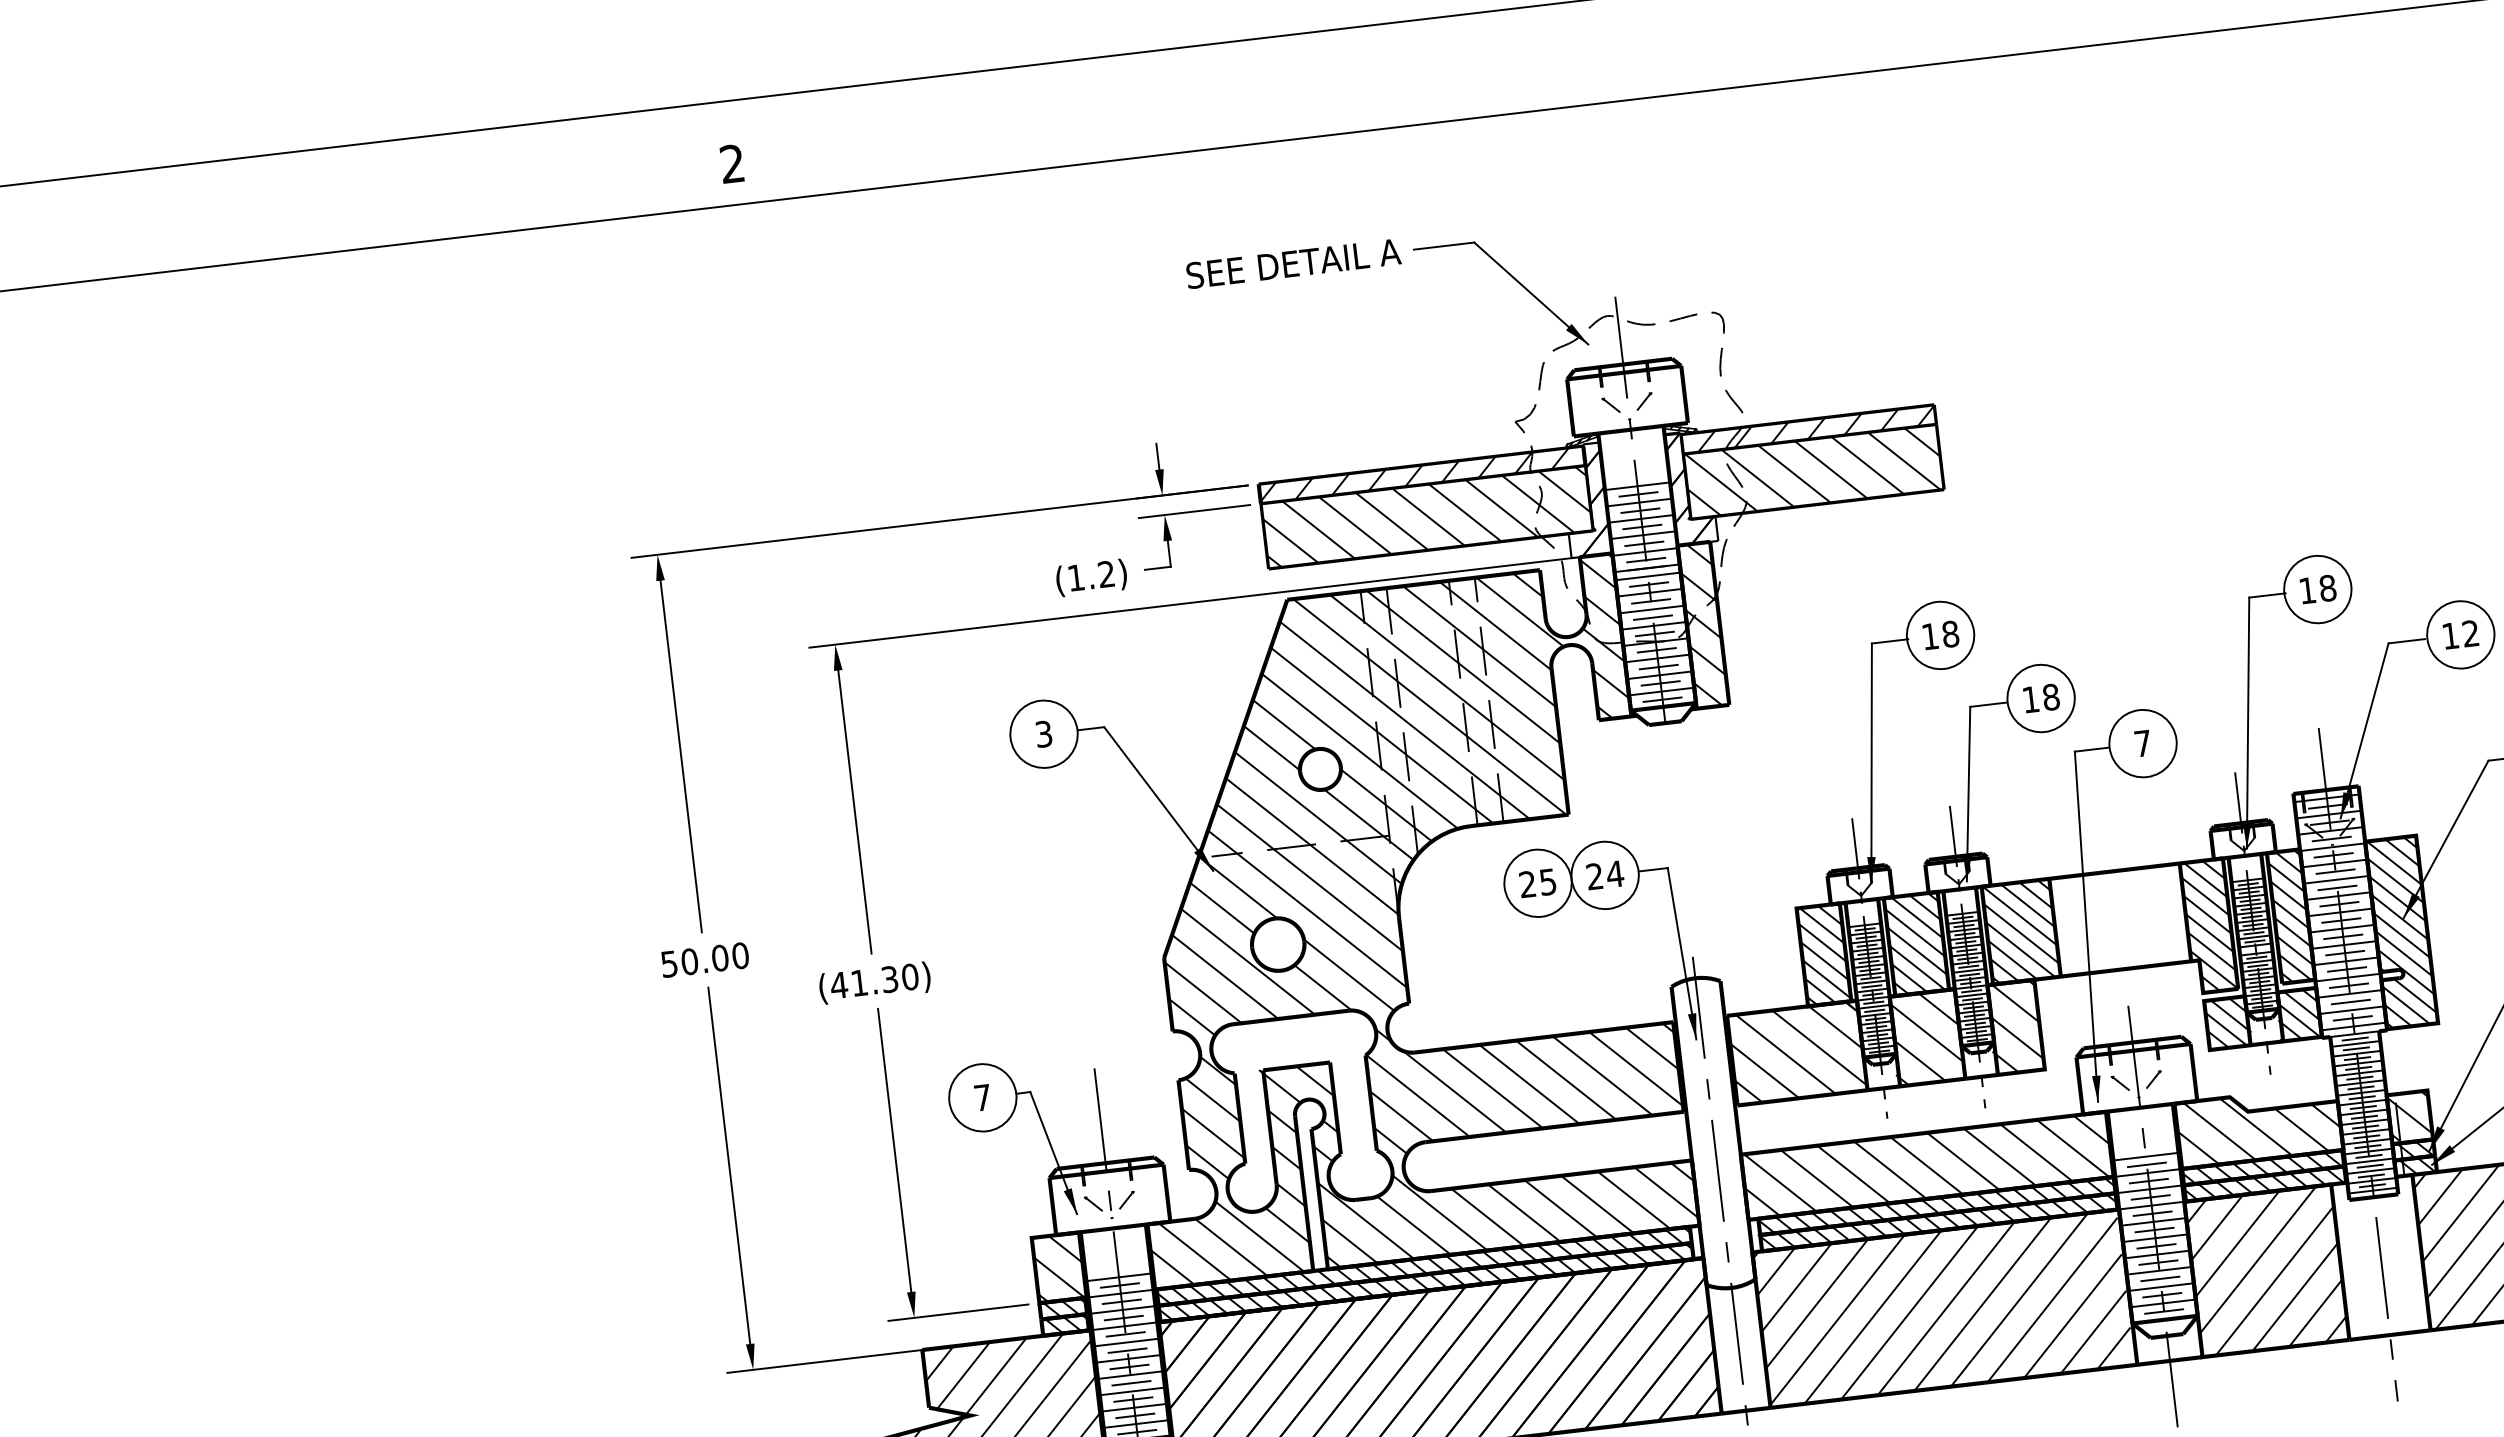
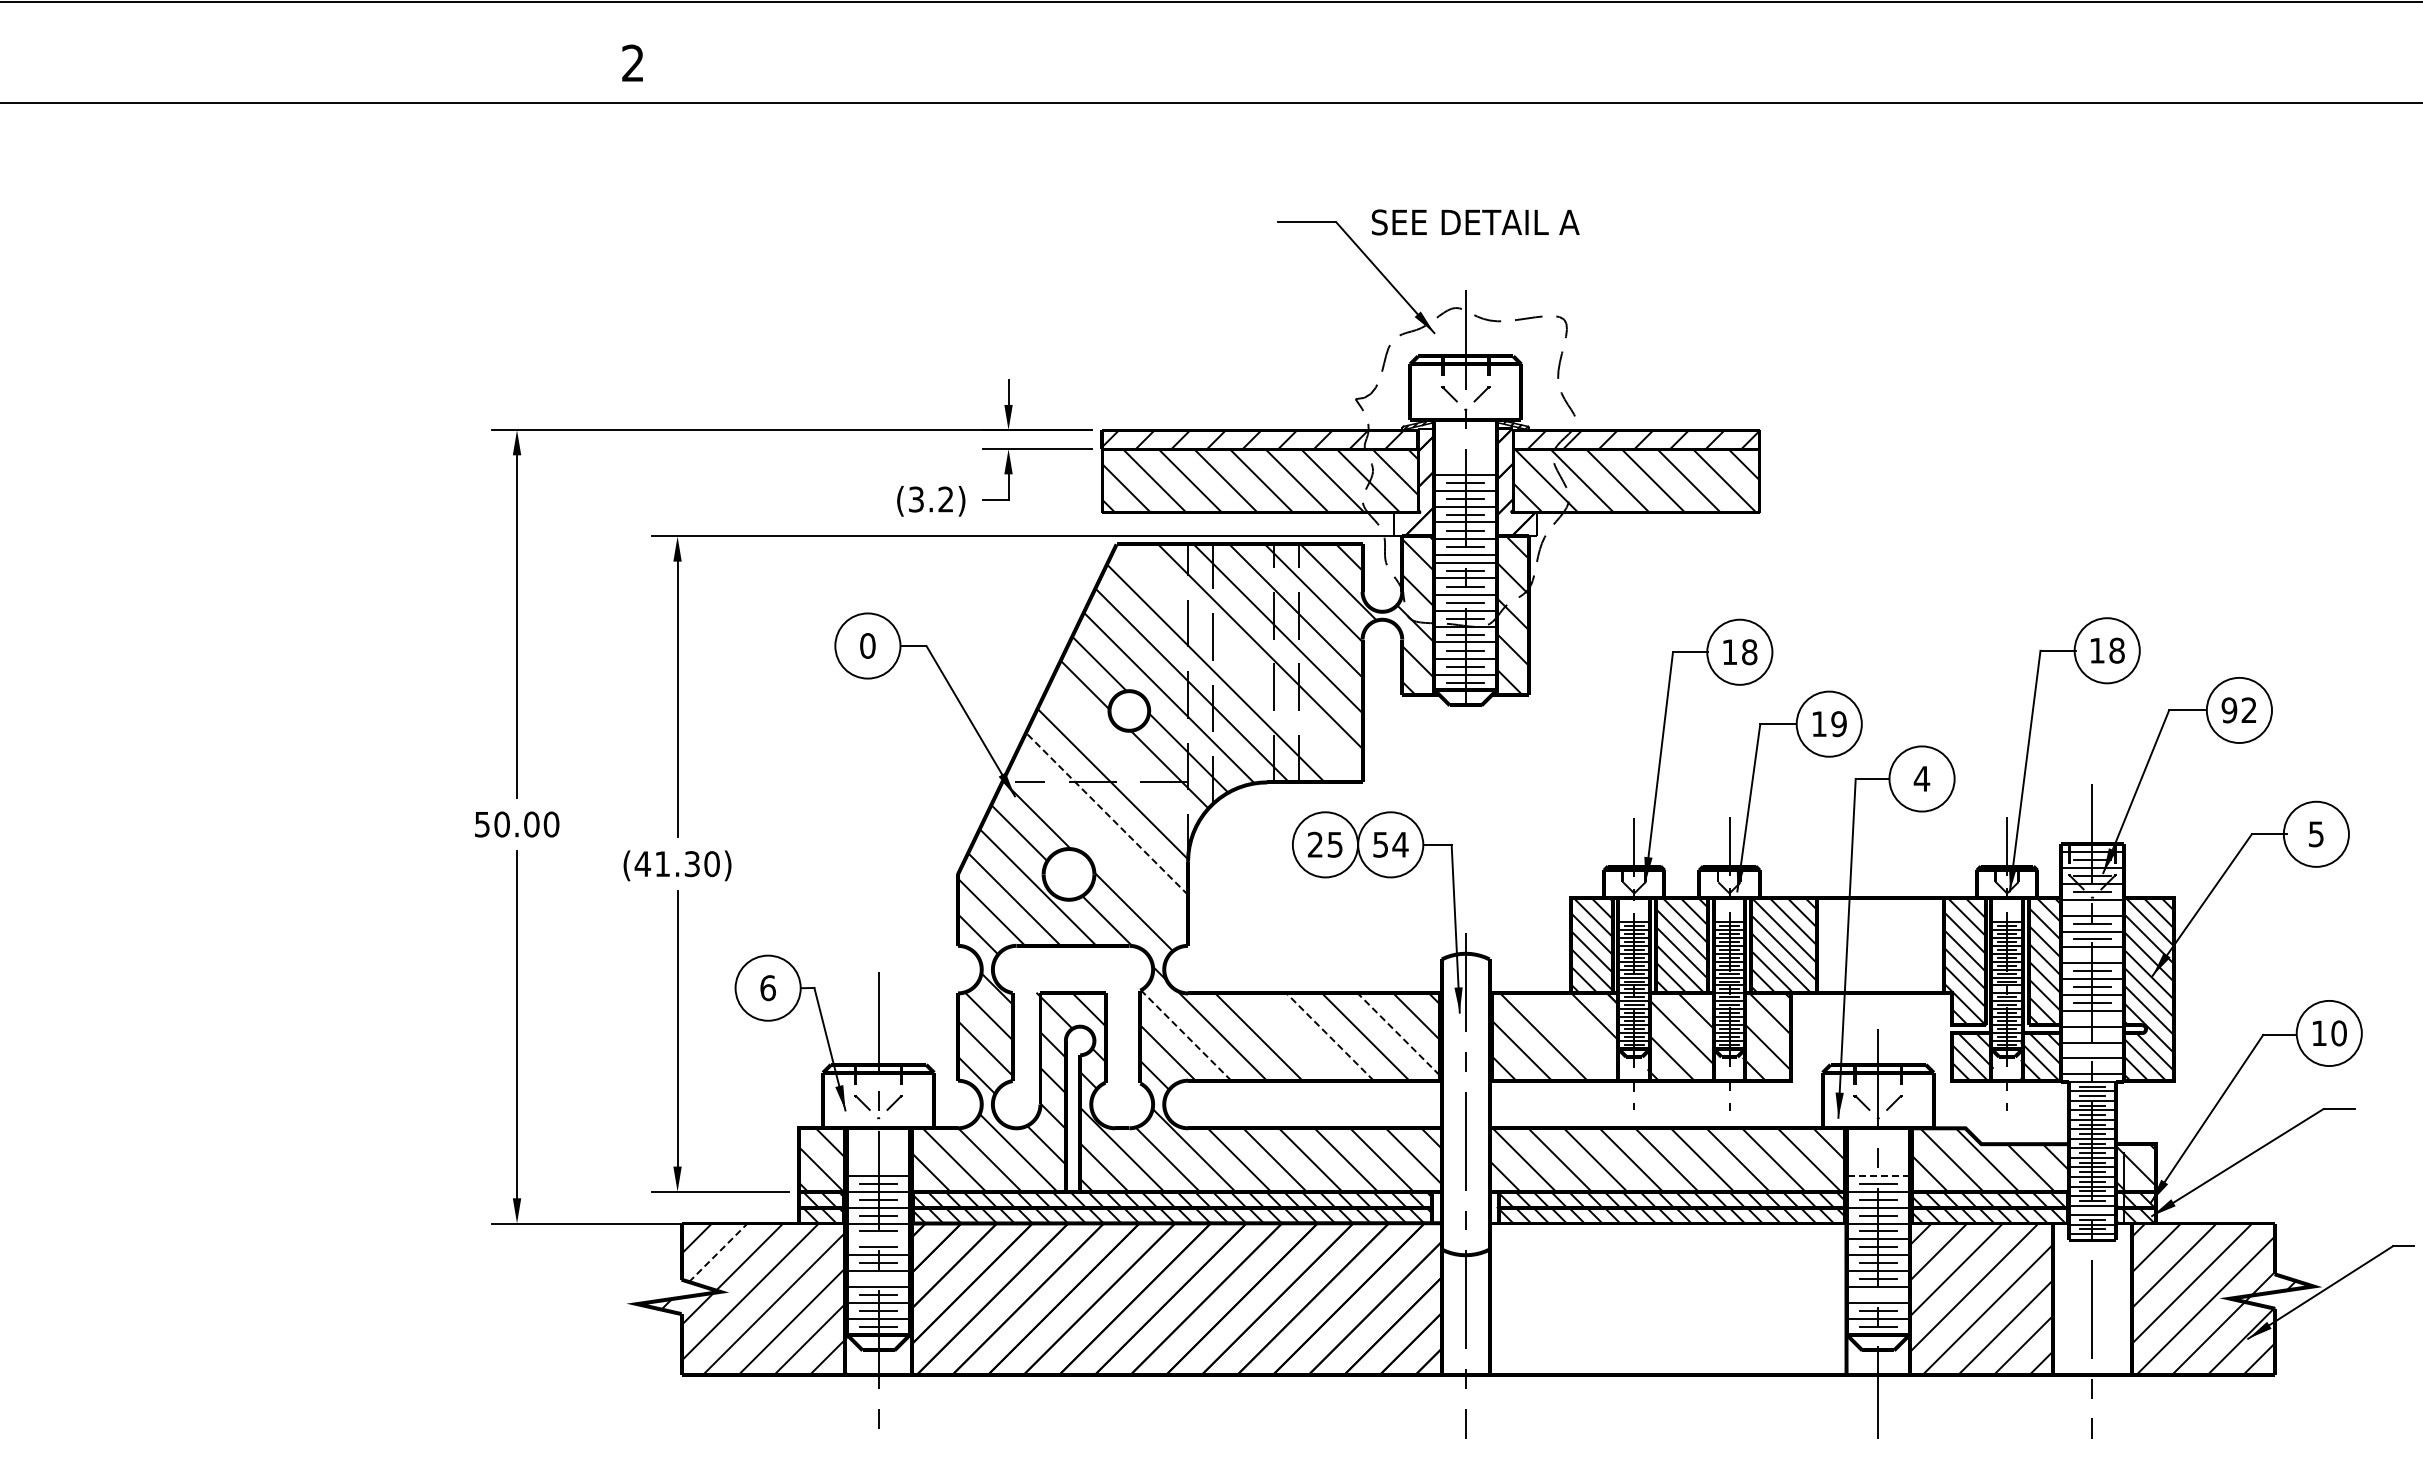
text: (1293, 263) -> (1475, 222), moved
text: (1076, 577) -> (916, 499), (1.2) -> (3.2)
text: (2450, 636) -> (2229, 710), 12 -> 92
text: (2050, 697) -> (1838, 724), 18 -> 19
line: (1429, 707) -> (1241, 663), removed
text: (1043, 733) -> (867, 645), 3 -> 0
text: (2142, 743) -> (1921, 778), 7 -> 4
line: (1318, 818) -> (1121, 757), removed
line: (2333, 855) -> (2092, 907), removed
text: (1594, 876) -> (1380, 844), 24 -> 54
line: (1310, 877) -> (1107, 813), solid -> dashed
line: (2339, 904) -> (2092, 955), removed
line: (1307, 908) -> (1101, 843), removed
line: (2347, 969) -> (2092, 1018), removed
line: (2348, 985) -> (2092, 1034), removed
line: (2350, 1001) -> (2092, 1050), removed
line: (2352, 1018) -> (2092, 1066), removed
line: (1817, 1046) -> (1575, 1033), removed
line: (1636, 1069) -> (1398, 1034), solid -> dashed
line: (1566, 1080) -> (1330, 1037), solid -> dashed
line: (1529, 1083) -> (1294, 1036), removed
line: (1418, 1095) -> (1186, 1035), solid -> dashed
text: (982, 1098) -> (767, 988), 7 -> 6
line: (2146, 1156) -> (1878, 1175), solid -> dashed
line: (2370, 1166) -> (2092, 1210), removed
line: (2159, 1278) -> (1877, 1294), removed
hatch: (1943, 1308) -> (1666, 1298), removed
line: (1126, 1342) -> (878, 1239), removed
line: (963, 1375) -> (718, 1252), solid -> dashed
line: (1131, 1383) -> (878, 1279), removed

